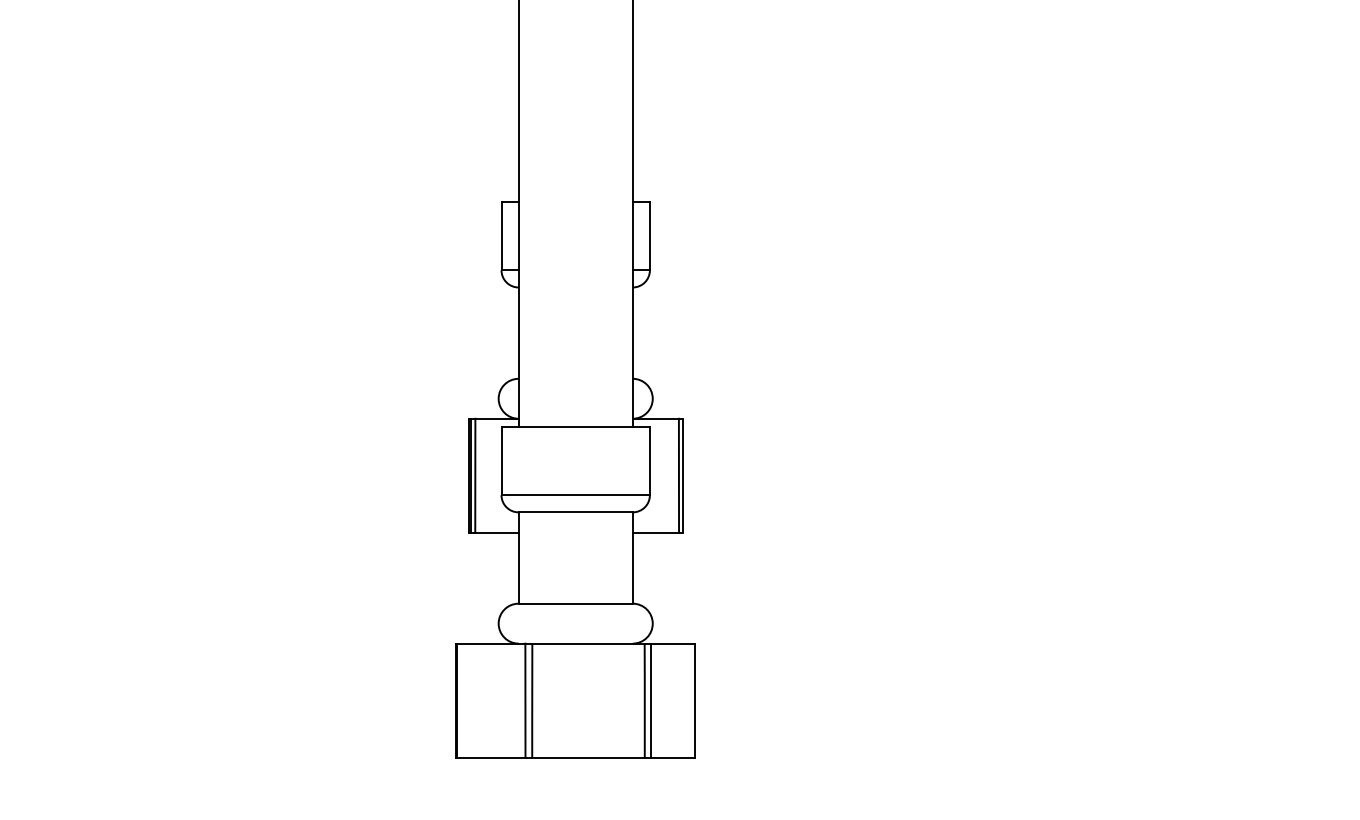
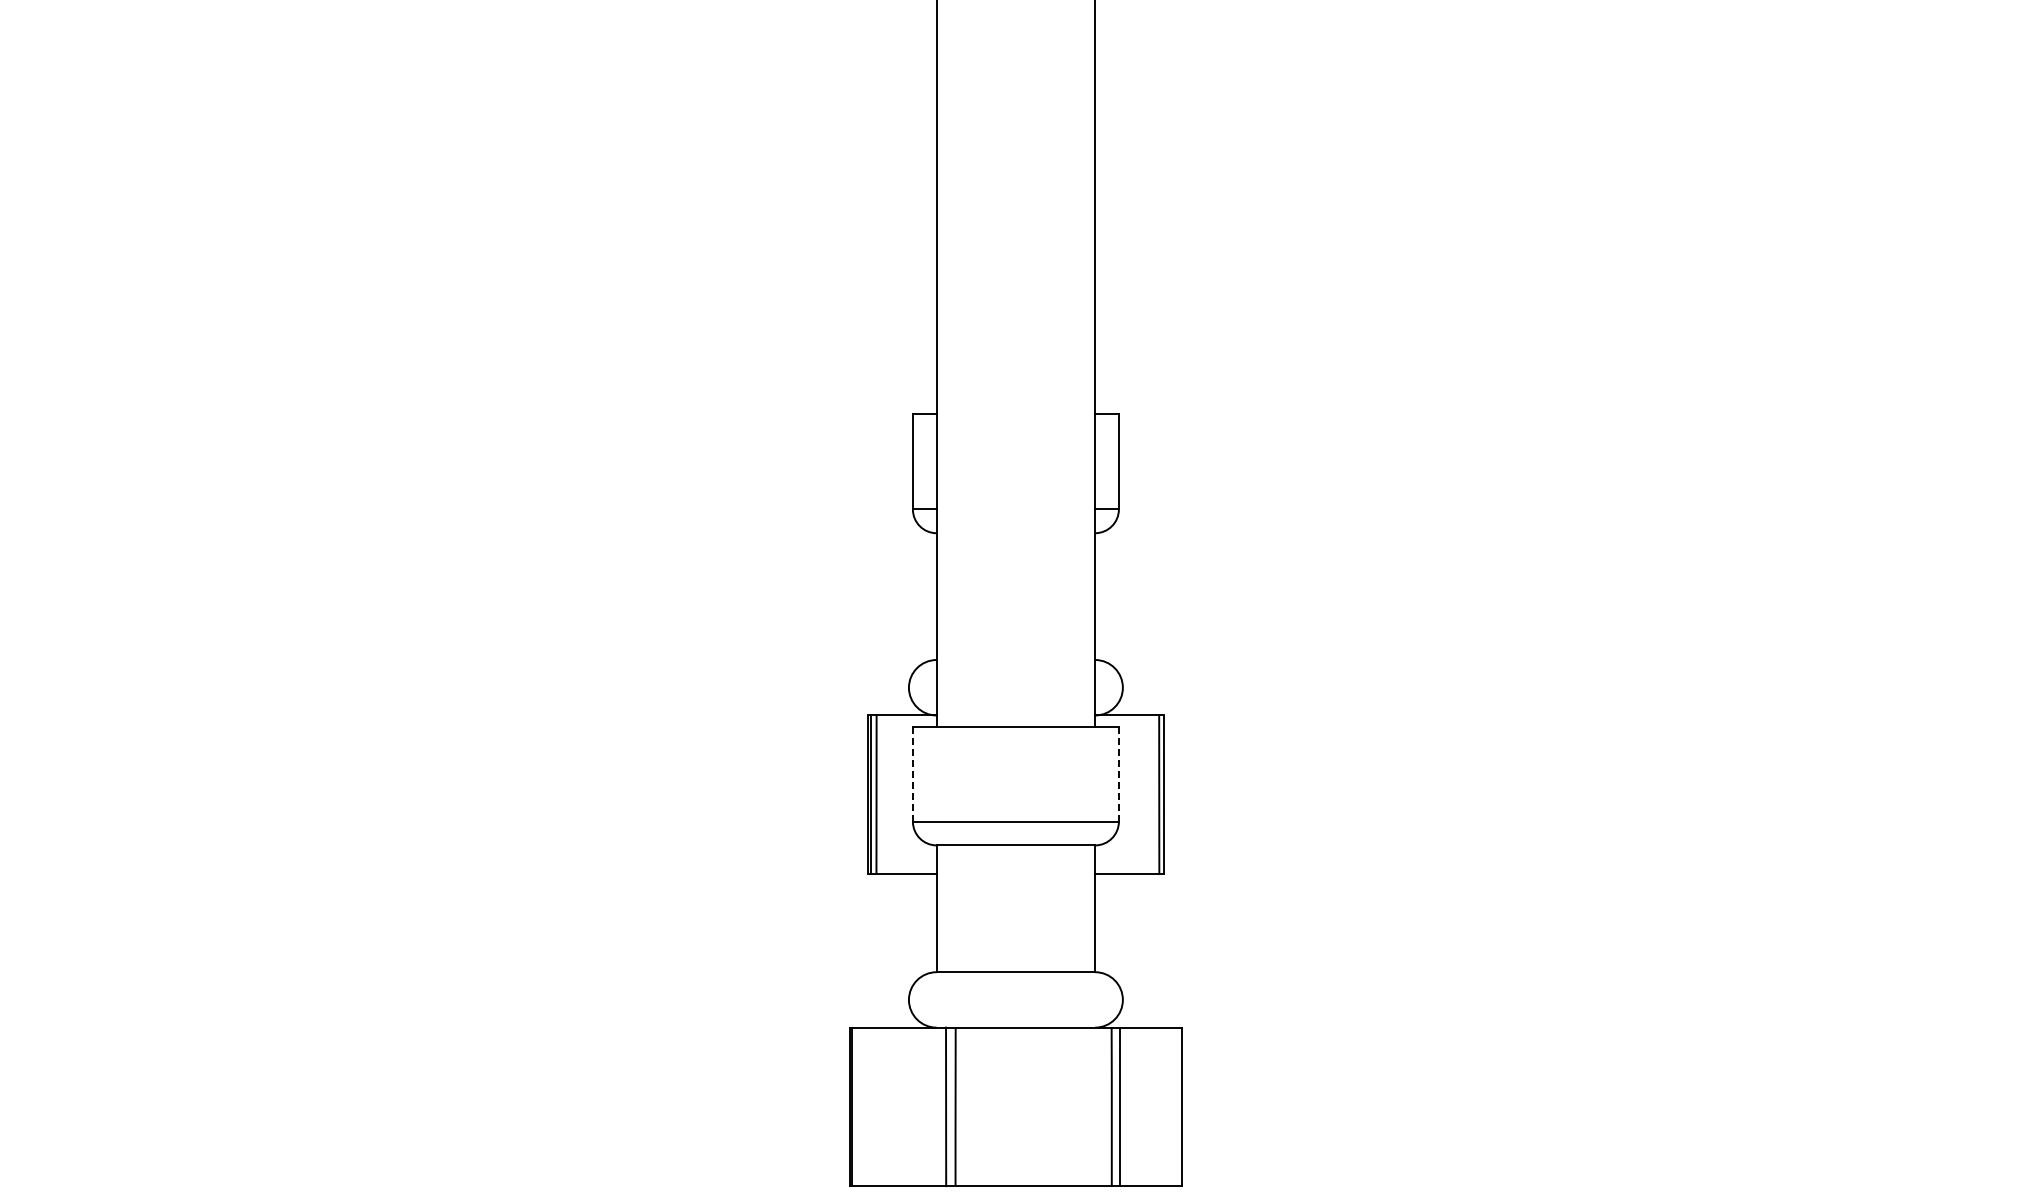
line: (501, 461) -> (912, 774), solid -> dashed
line: (649, 461) -> (1118, 774), solid -> dashed

